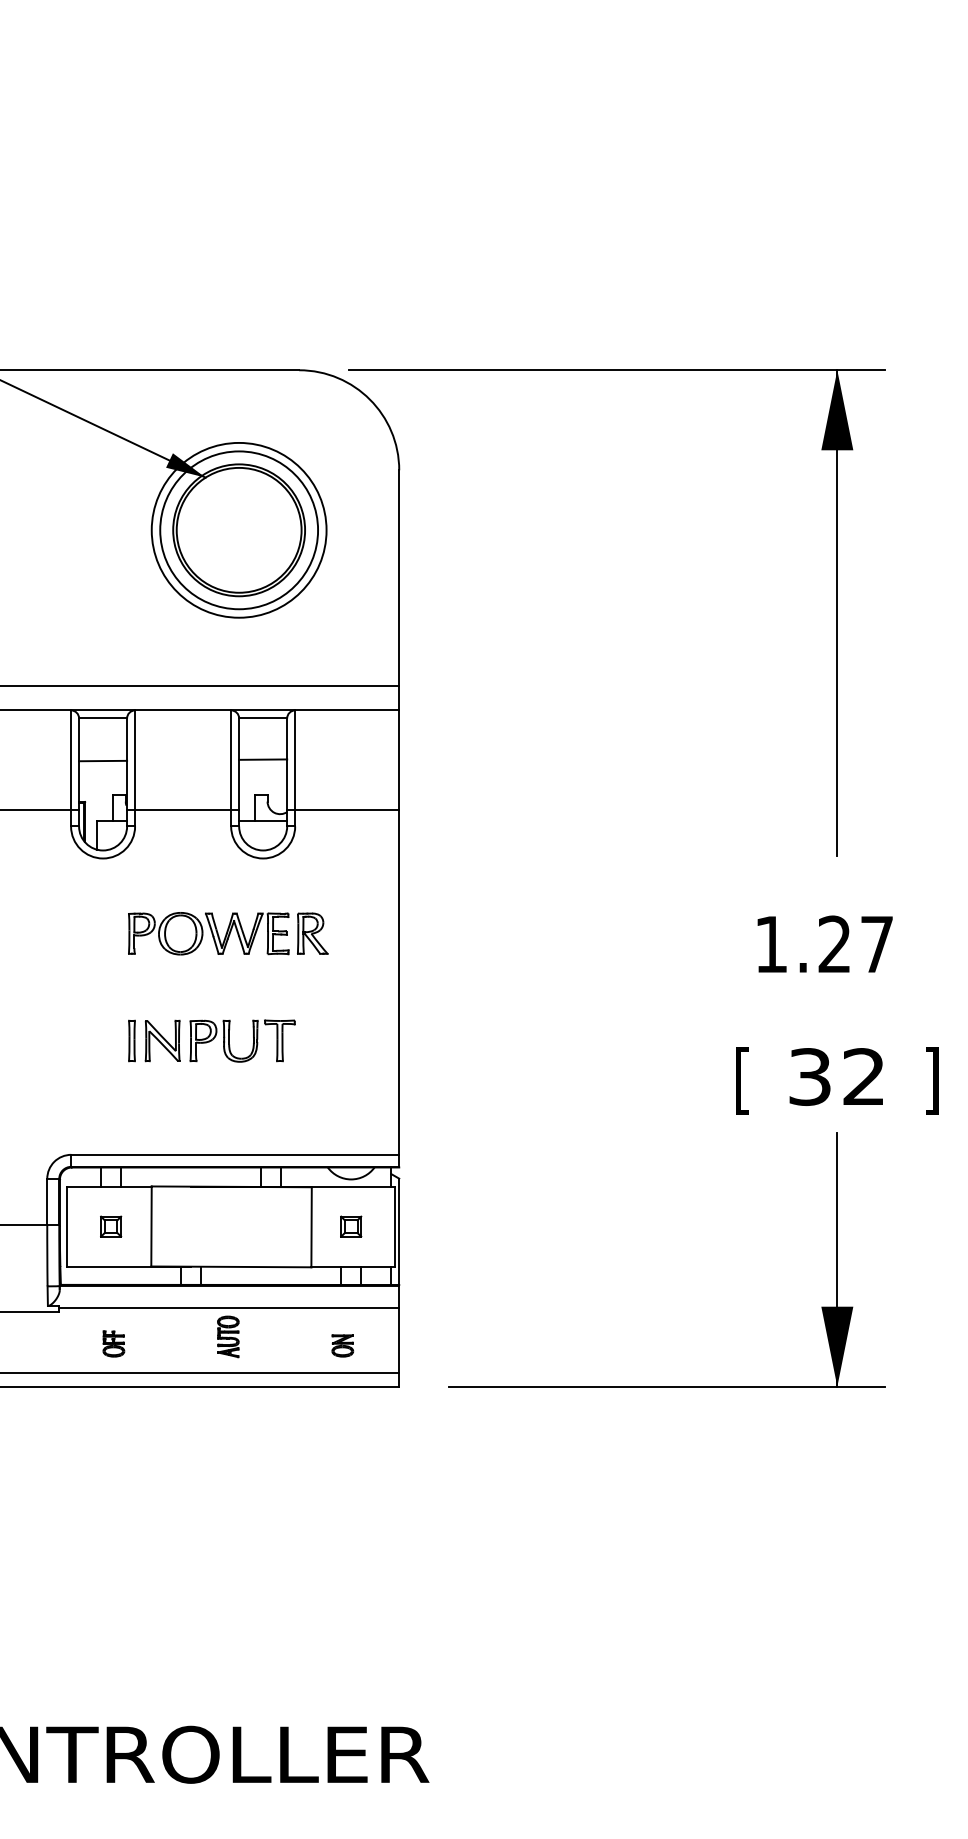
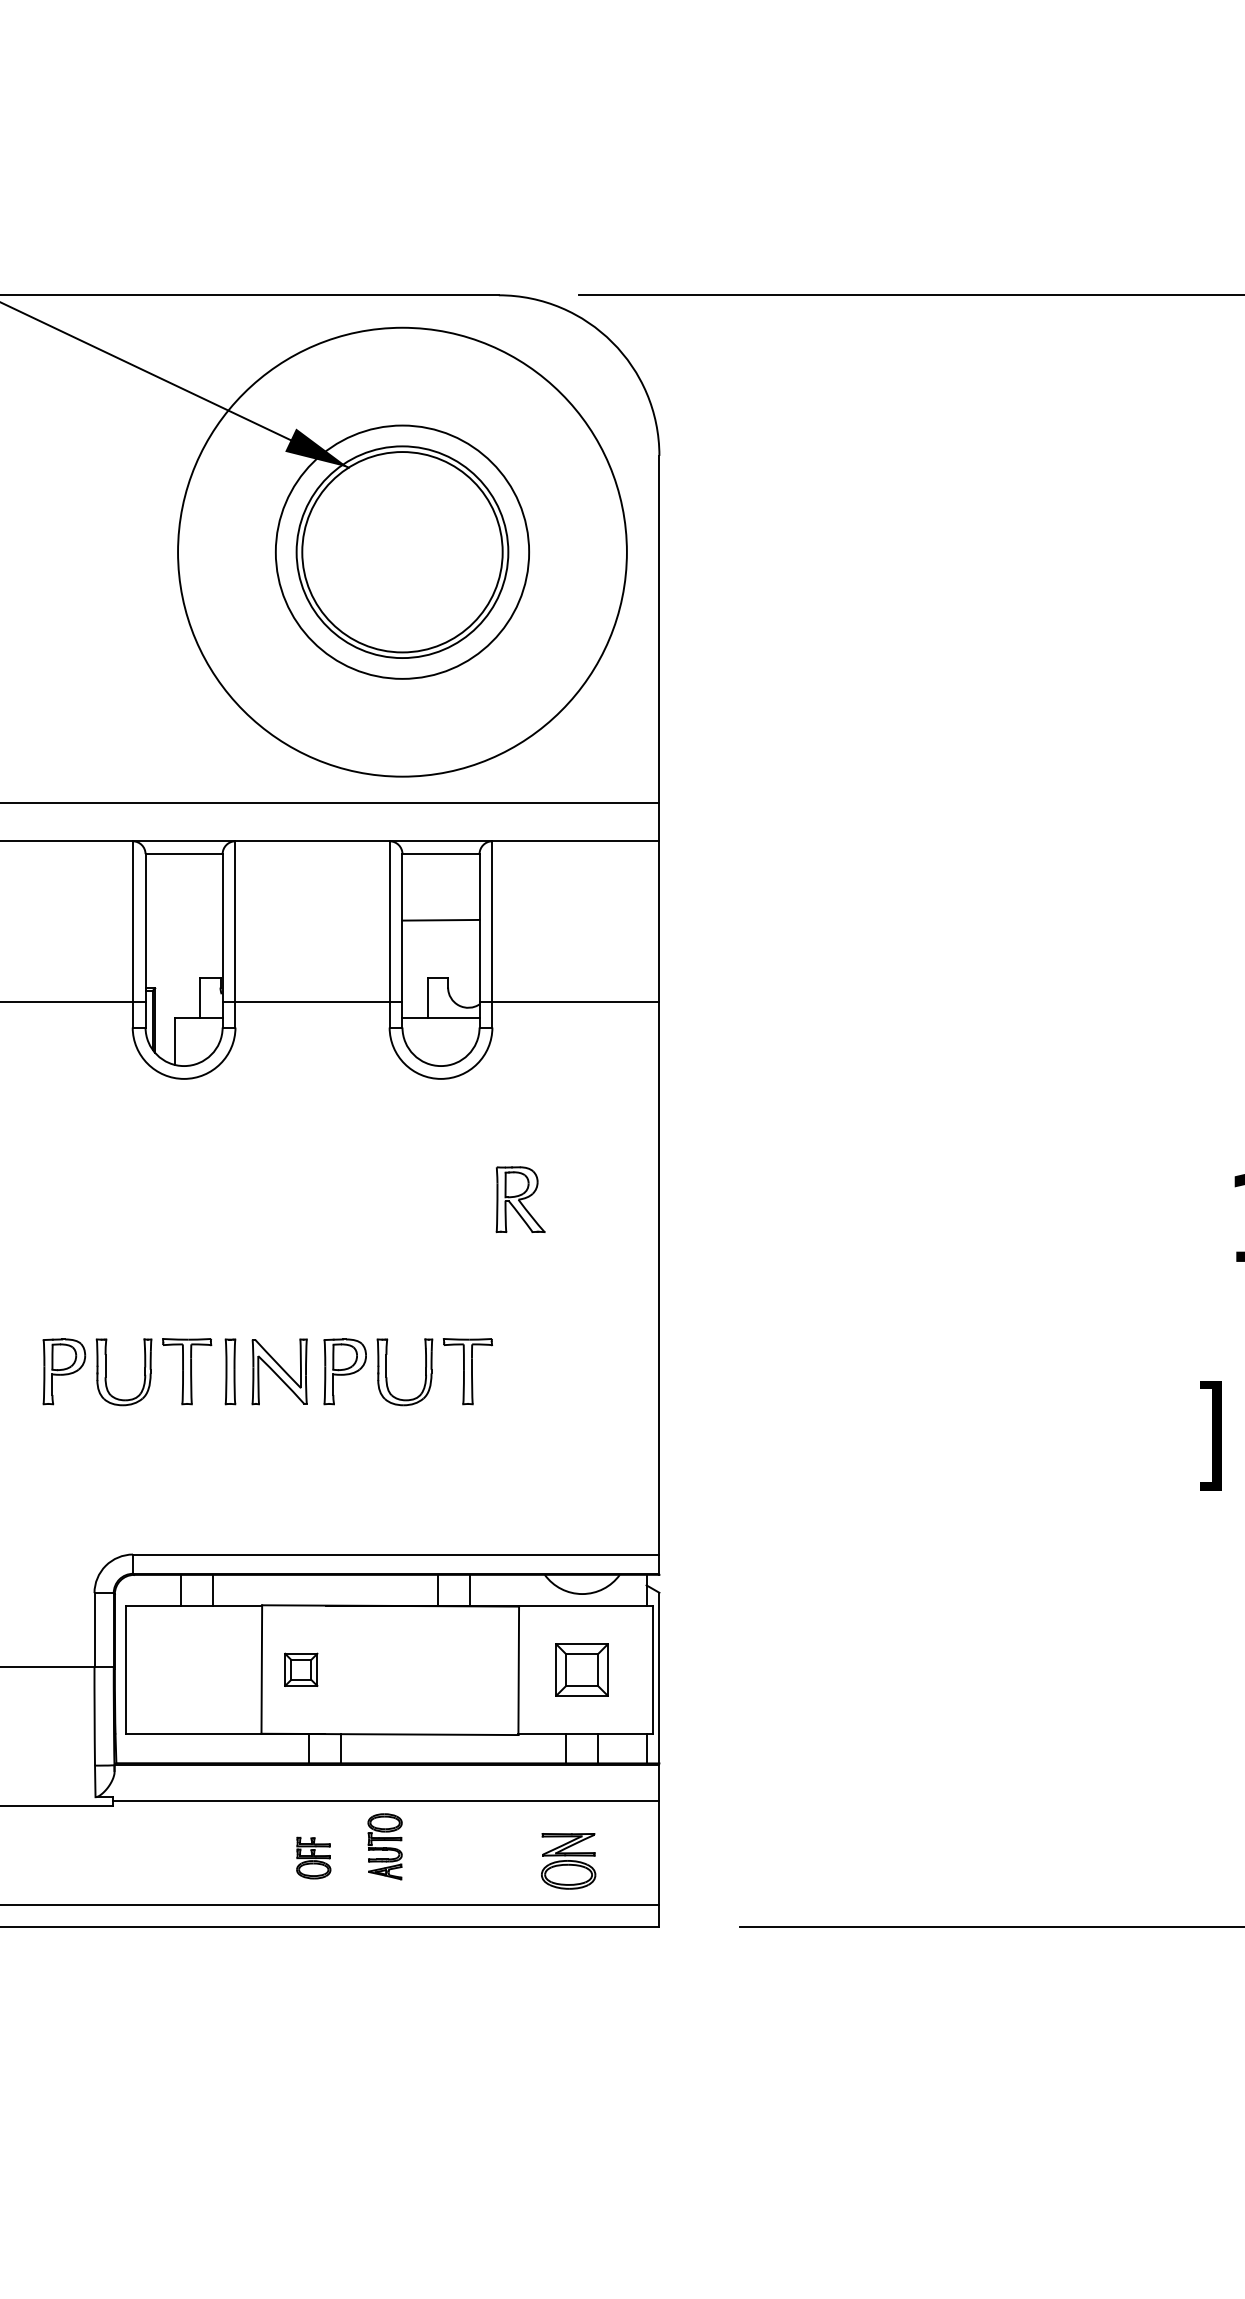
circle: (238, 529) -> (401, 550), size x1.6
line: (103, 760) -> (184, 921), removed
part: (208, 933) -> (353, 1199), removed
part: (78, 1040) -> (144, 1371), added
text: (742, 1080) -> (1210, 1435), [ -> ]
part: (111, 1226) -> (301, 1669), moved
part: (351, 1226) -> (582, 1669), size x1.6
part: (113, 1343) -> (313, 1857), moved
part: (342, 1345) -> (568, 1860), size x1.6

